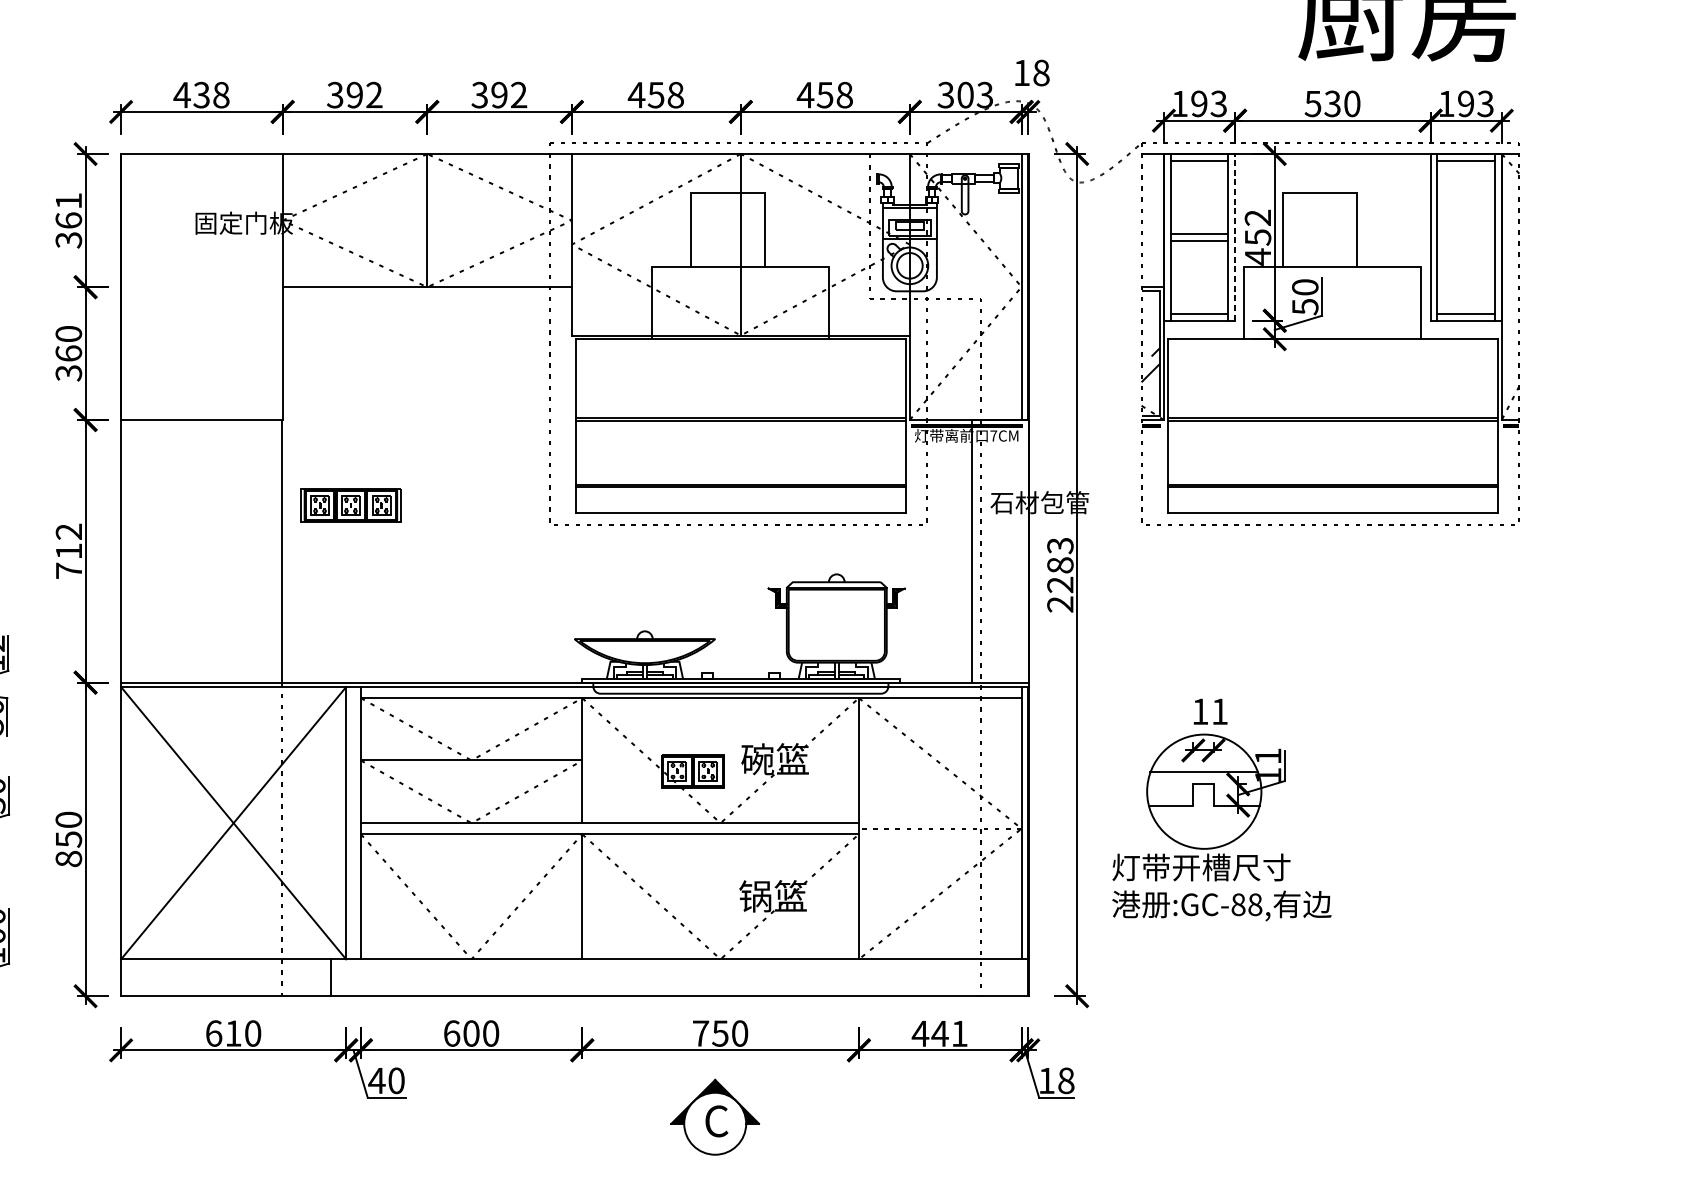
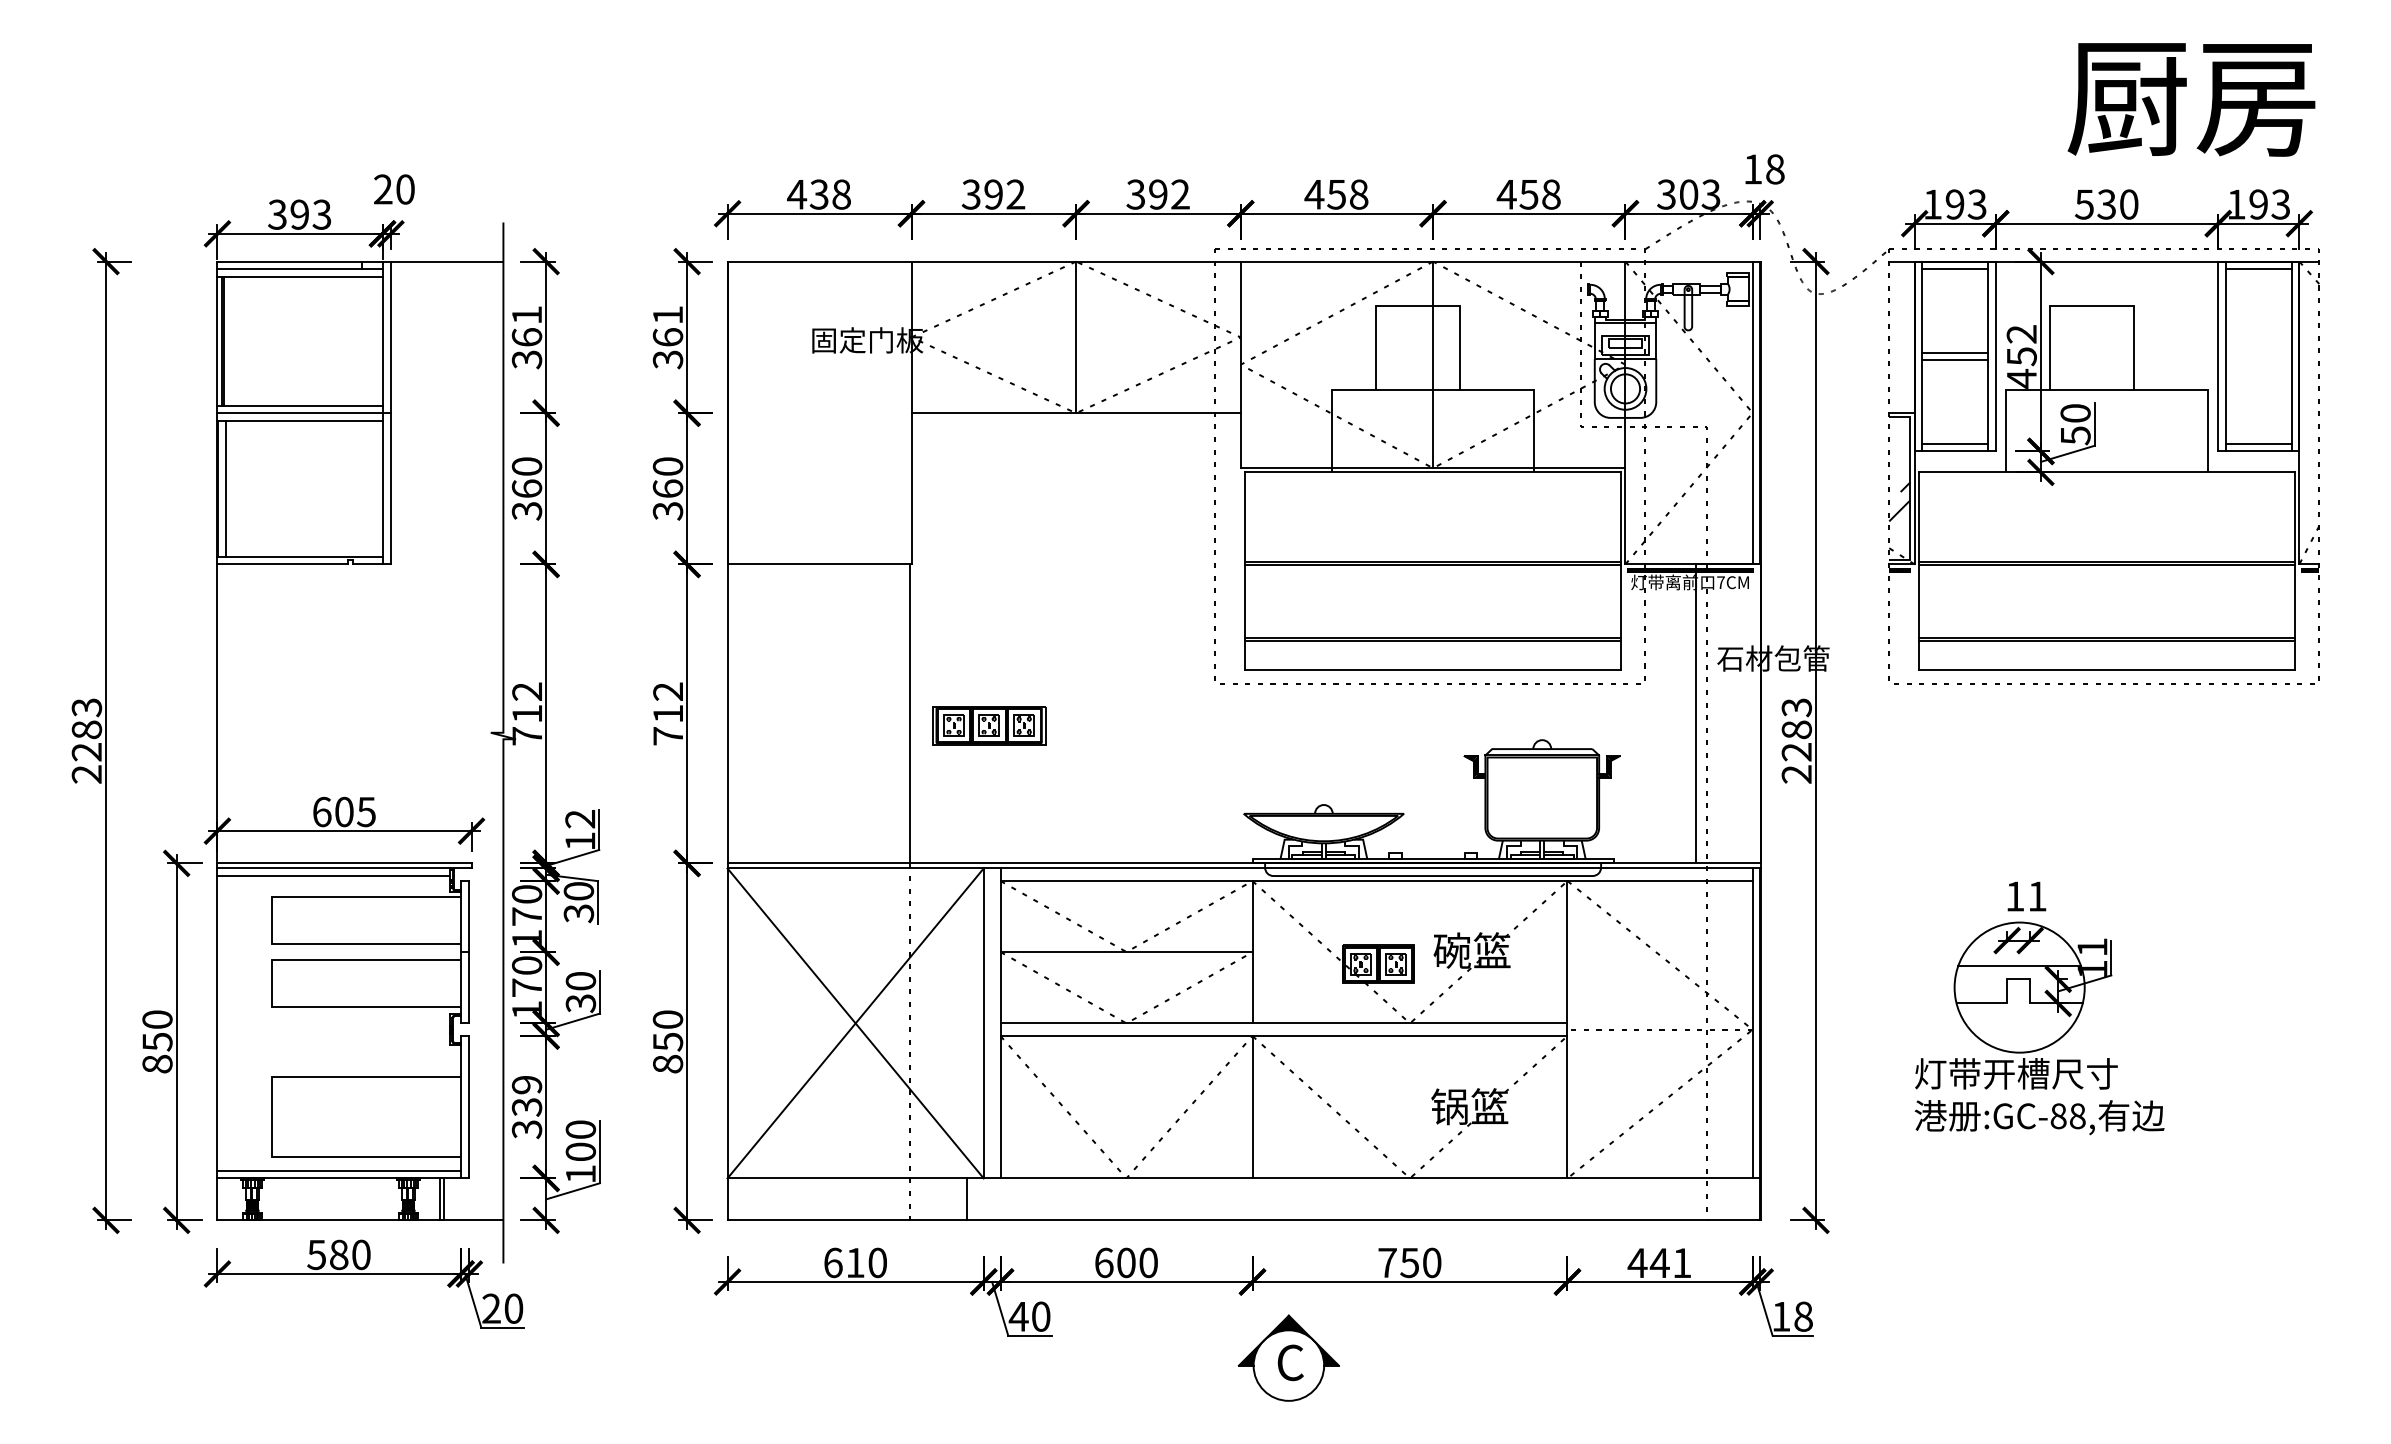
line: (1234, 237) -> (1995, 356), dashed -> solid
part: (351, 505) -> (989, 725), moved
part: (1221, 810) -> (2039, 1008), moved
part: (714, 1116) -> (1288, 1357), moved

